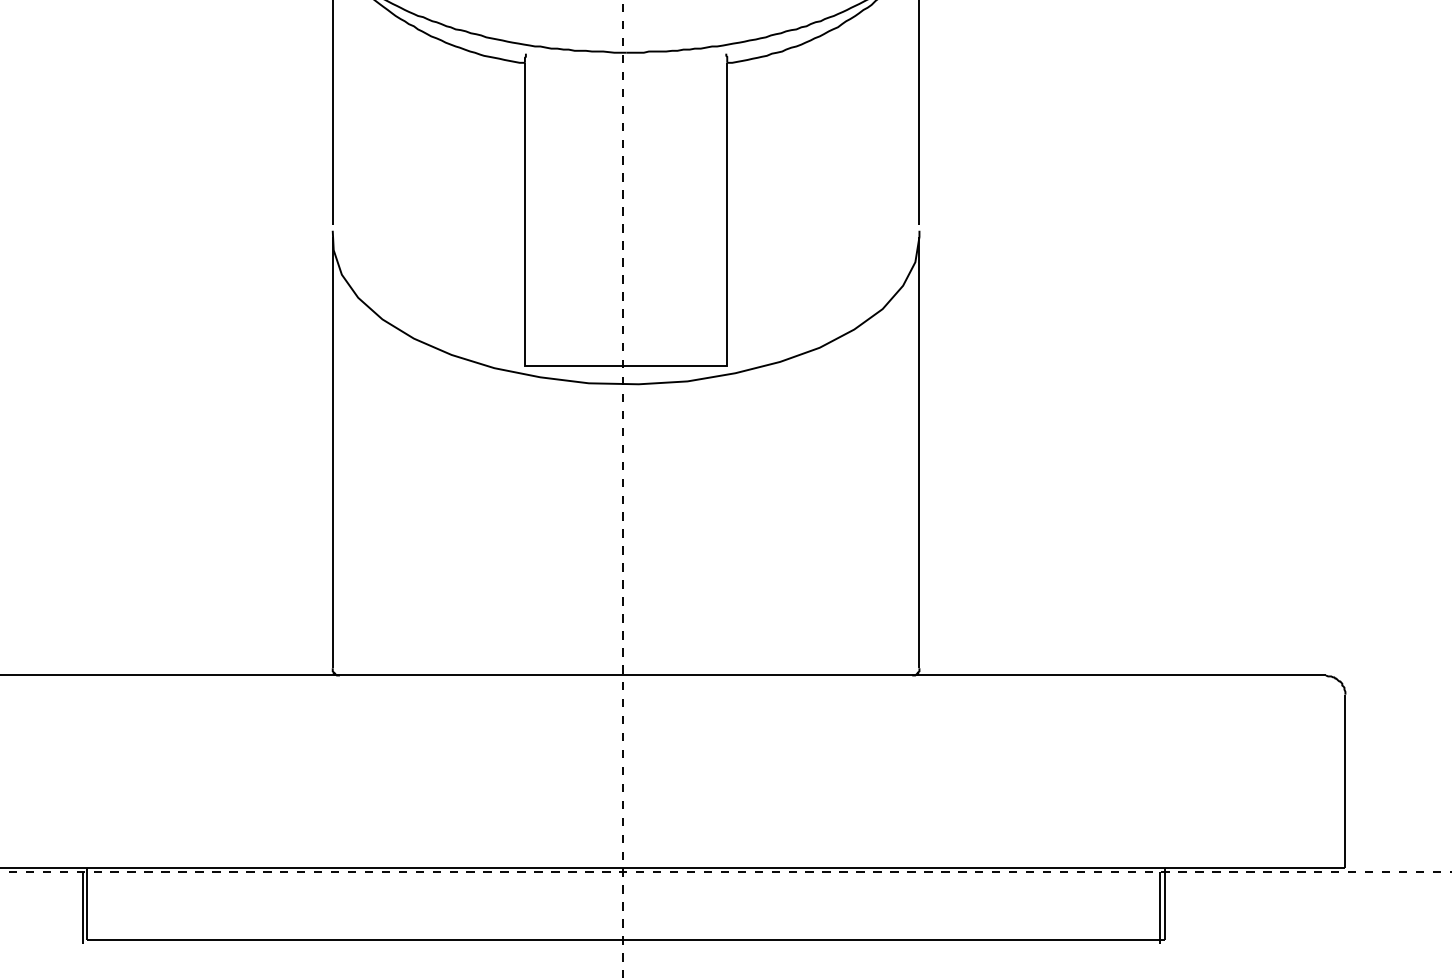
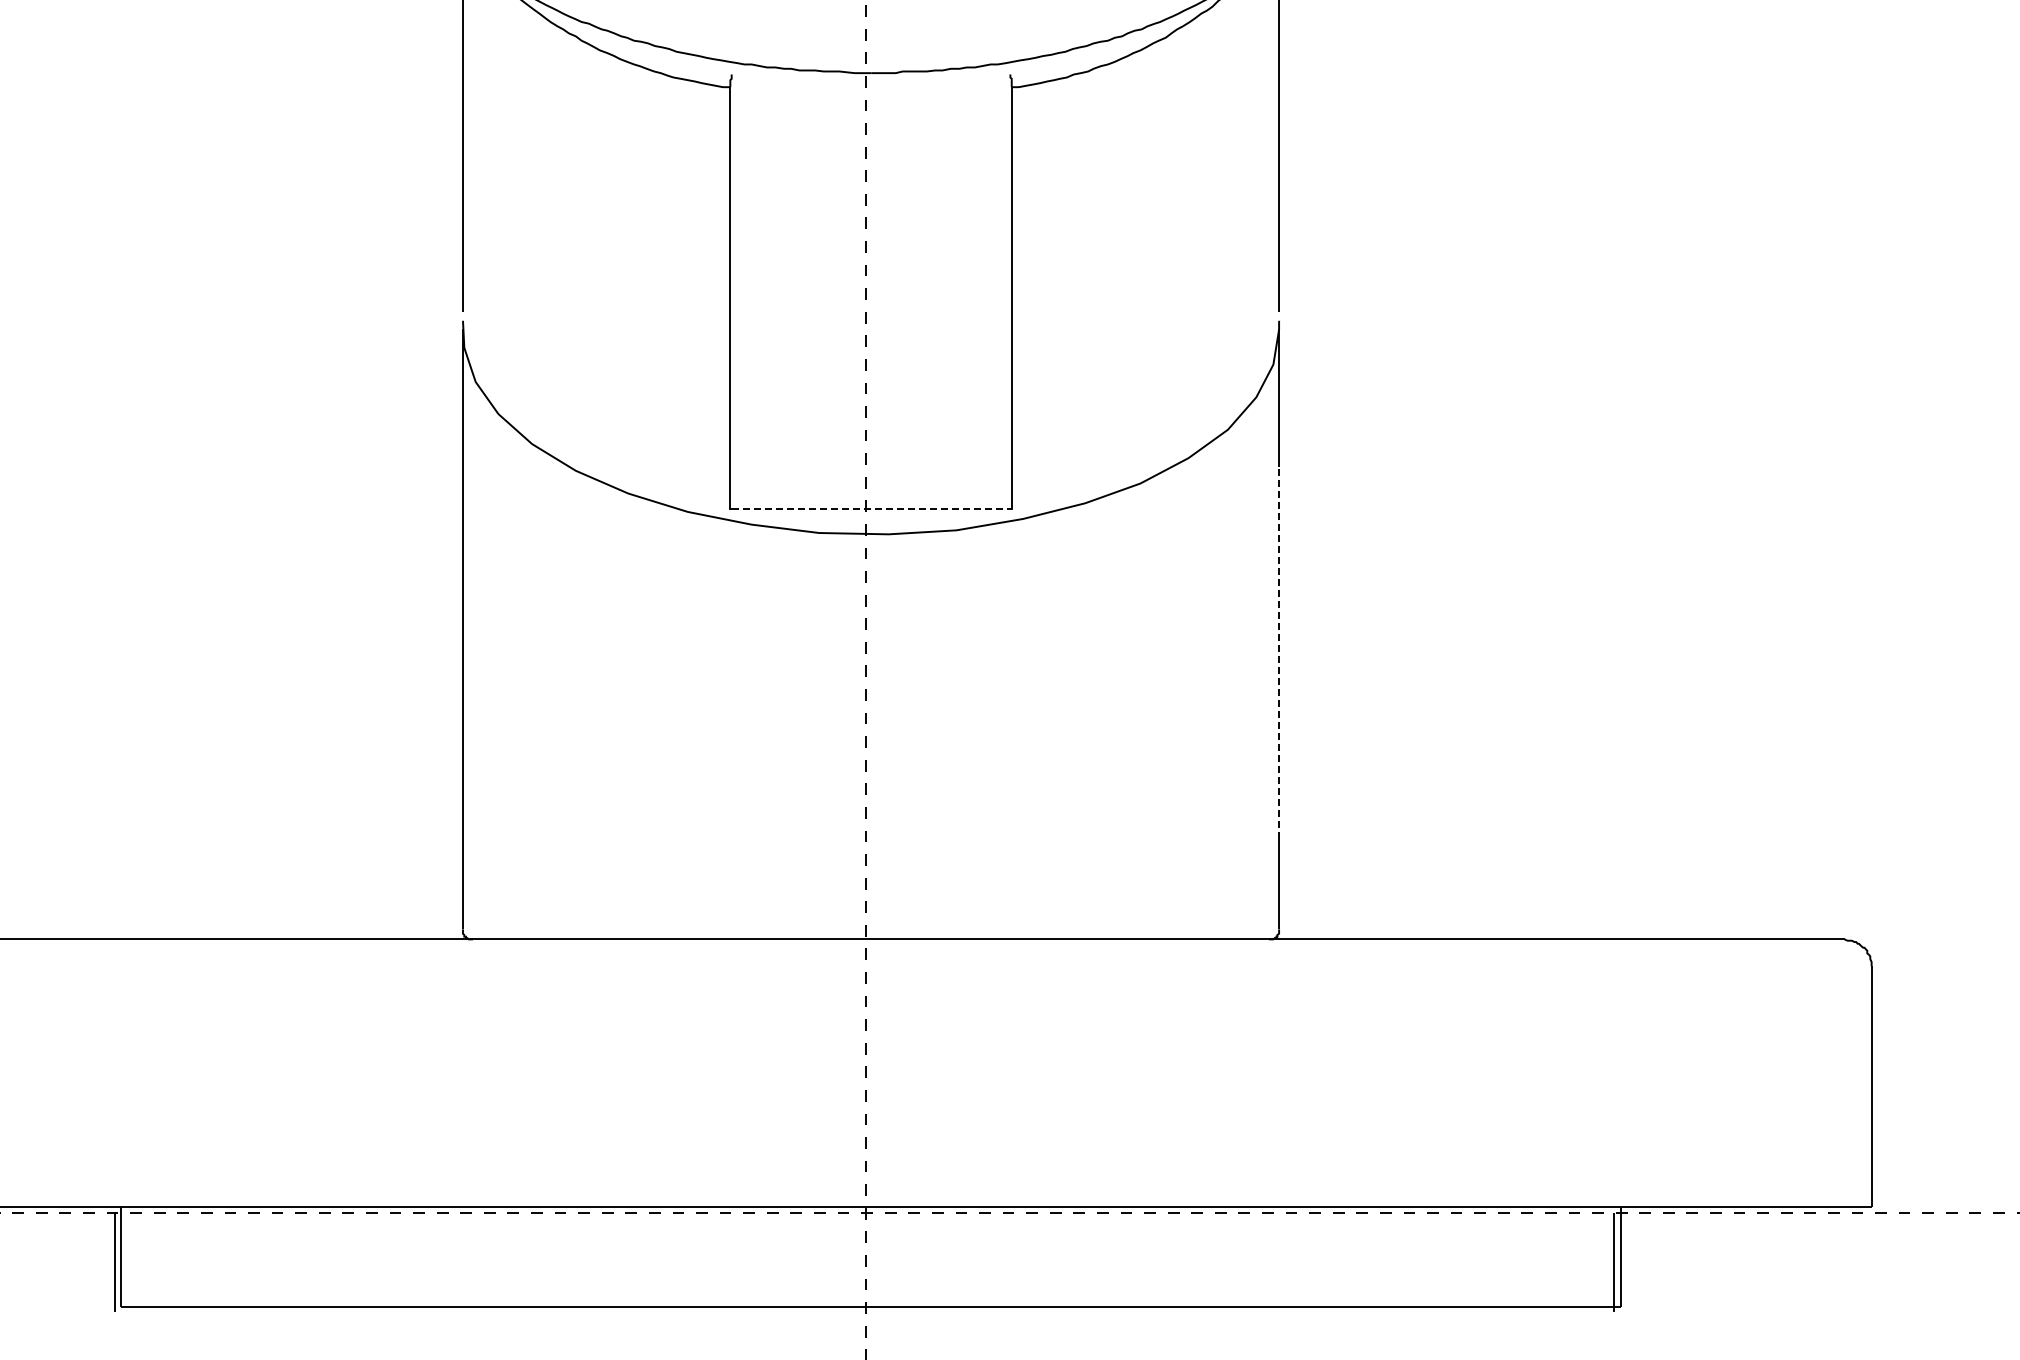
line: (626, 365) -> (871, 508), solid -> dashed
line: (919, 469) -> (1279, 652), solid -> dashed

